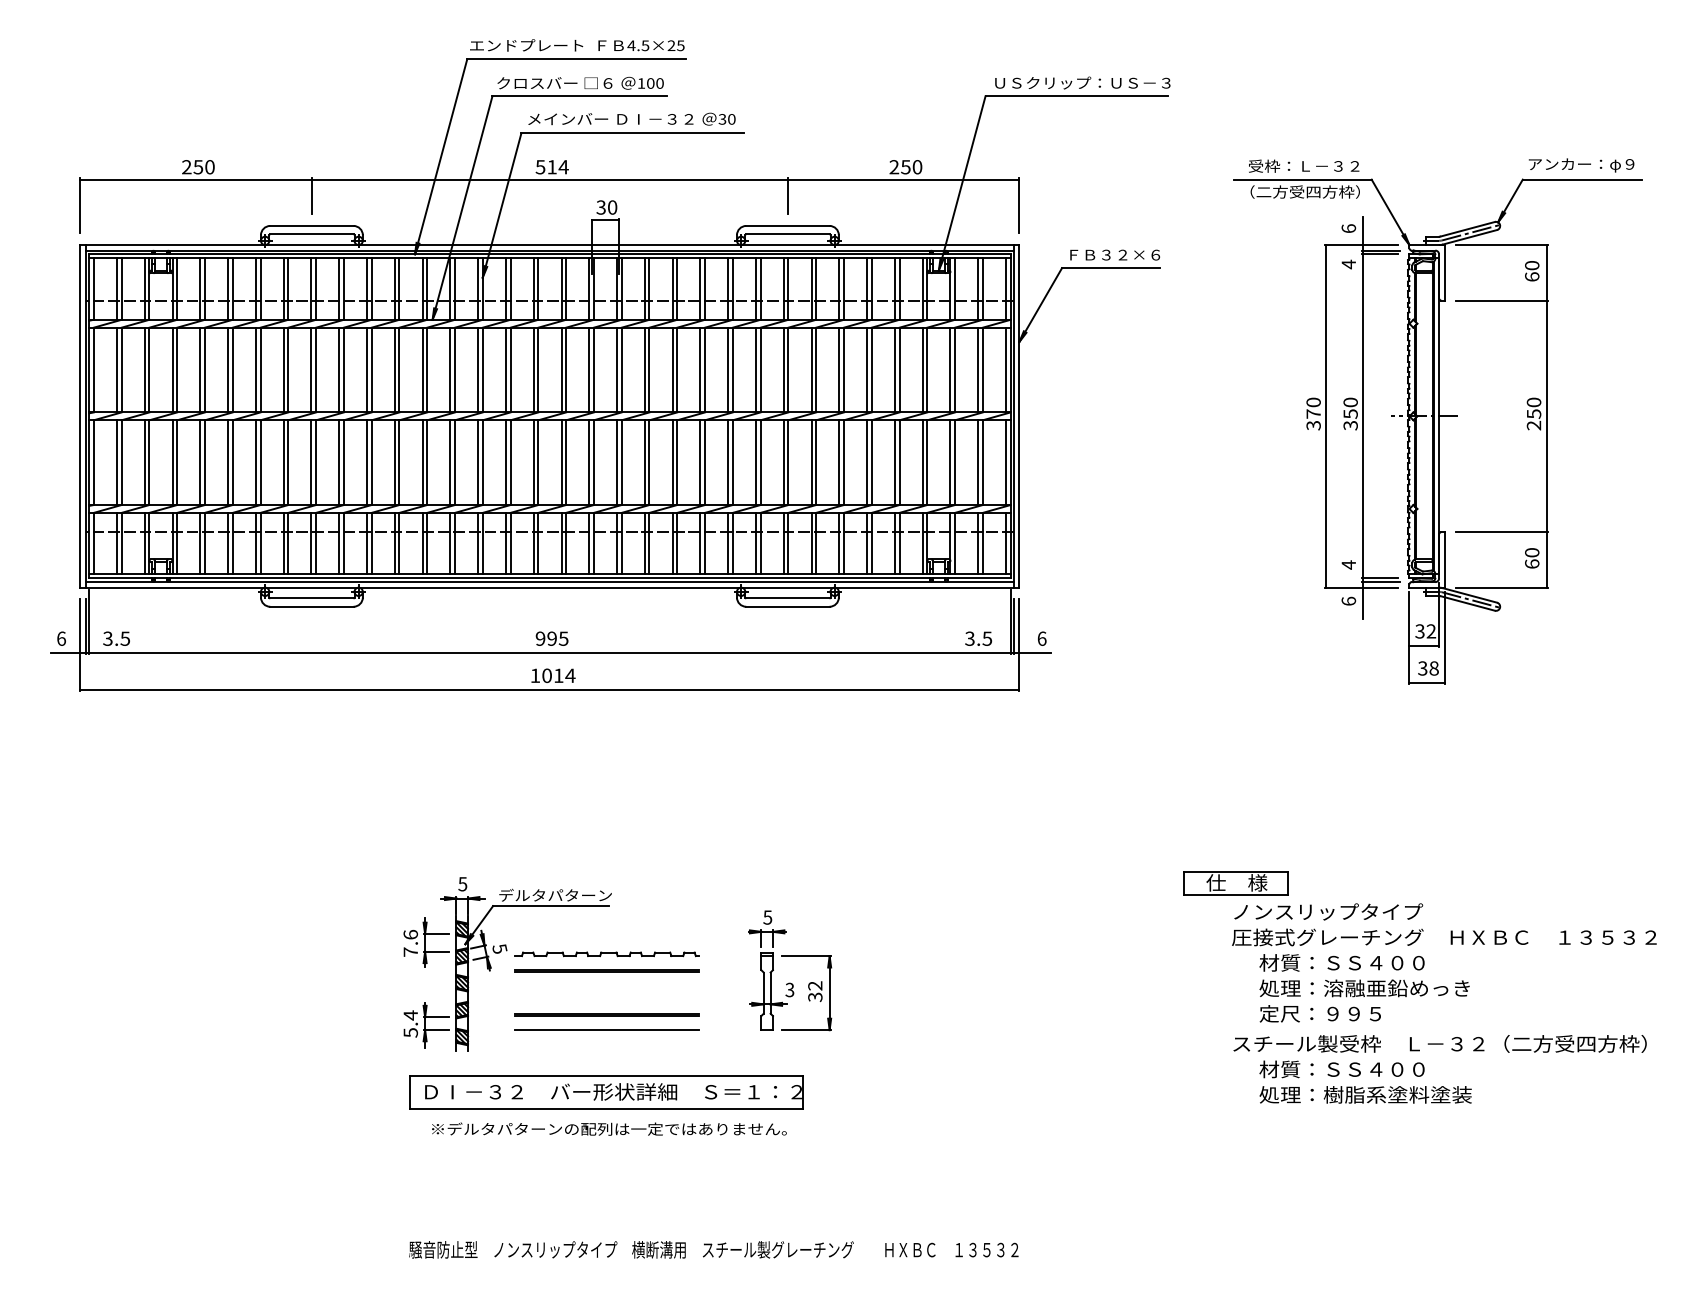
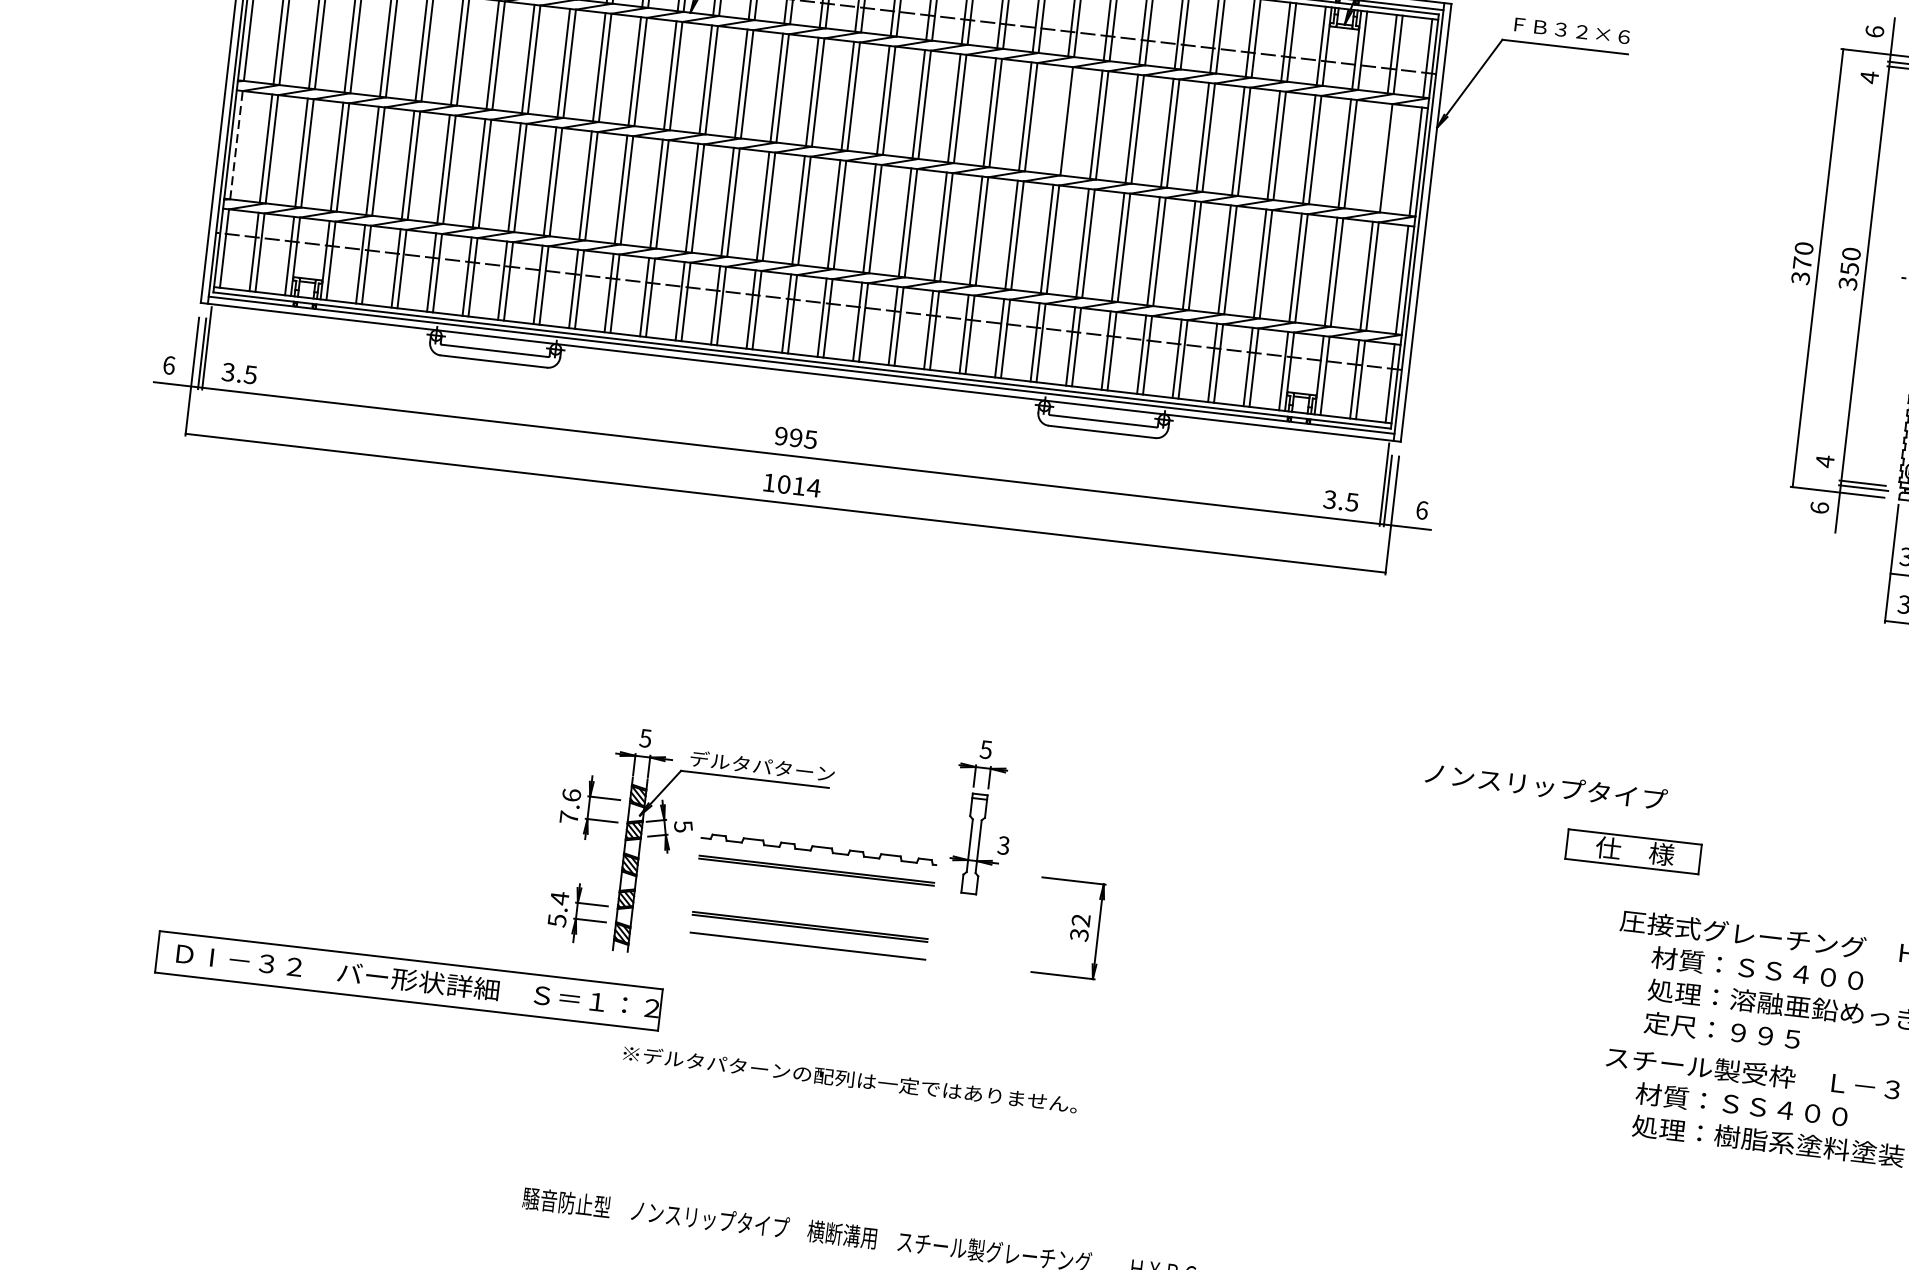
line: (728, 369) -> (1061, 119), removed
line: (978, 369) -> (1380, 156), removed
line: (93, 462) -> (236, 144), solid -> dashed
text: (1328, 911) -> (1546, 785), moved
part: (771, 970) -> (983, 817), moved
part: (606, 1092) -> (408, 980), moved
text: (609, 1128) -> (850, 1078), moved

